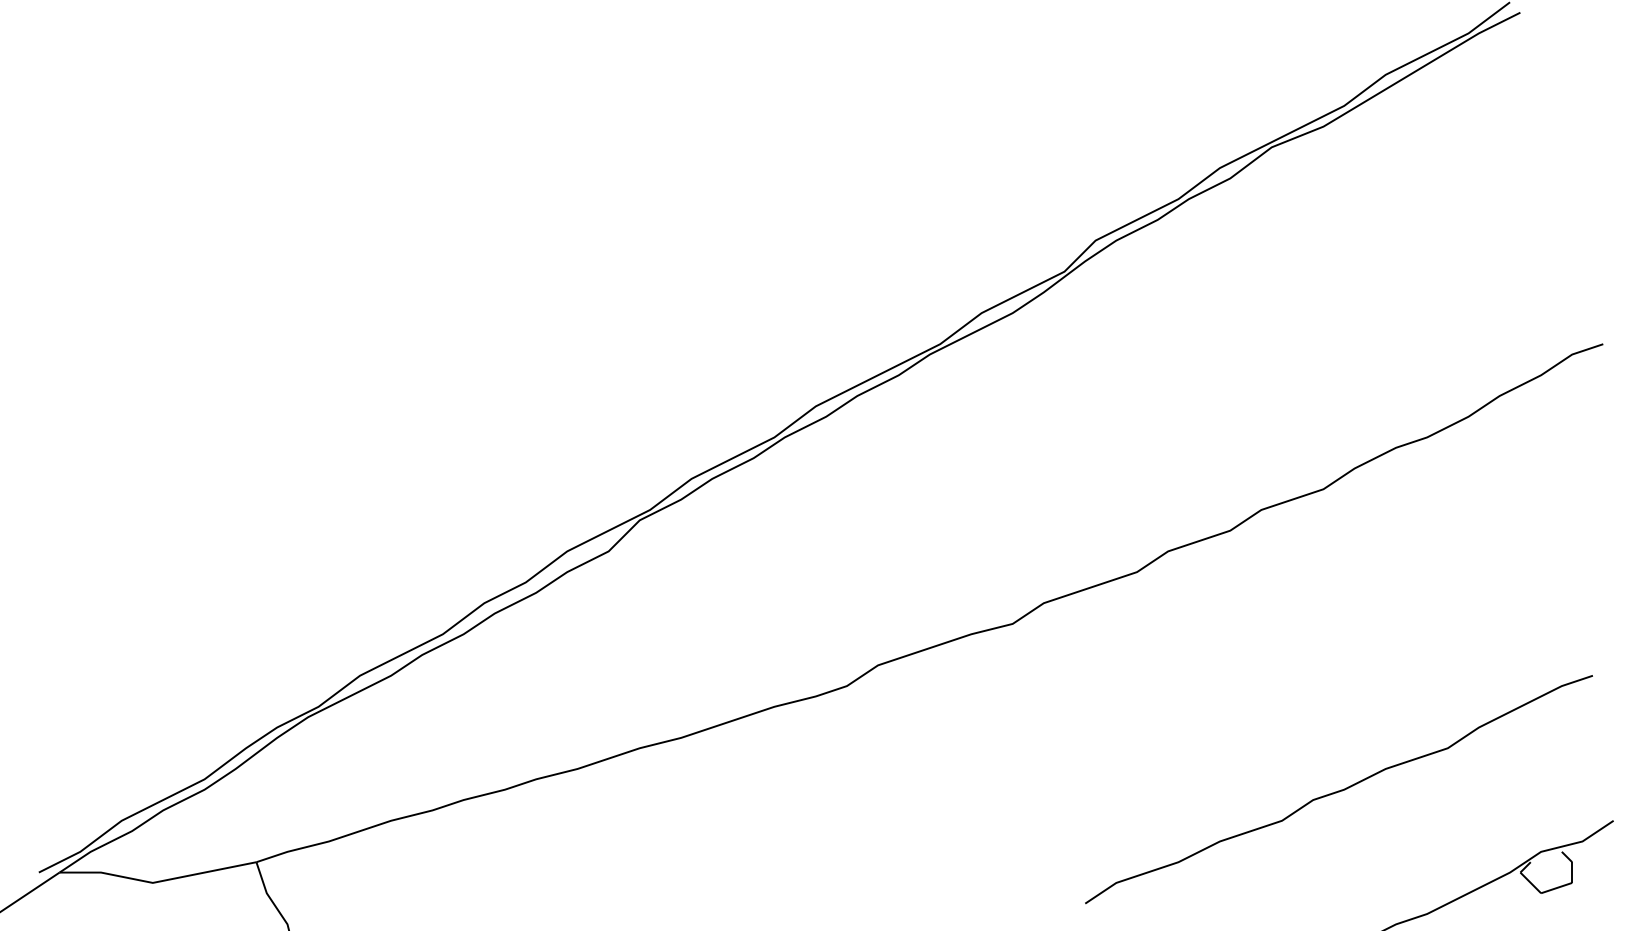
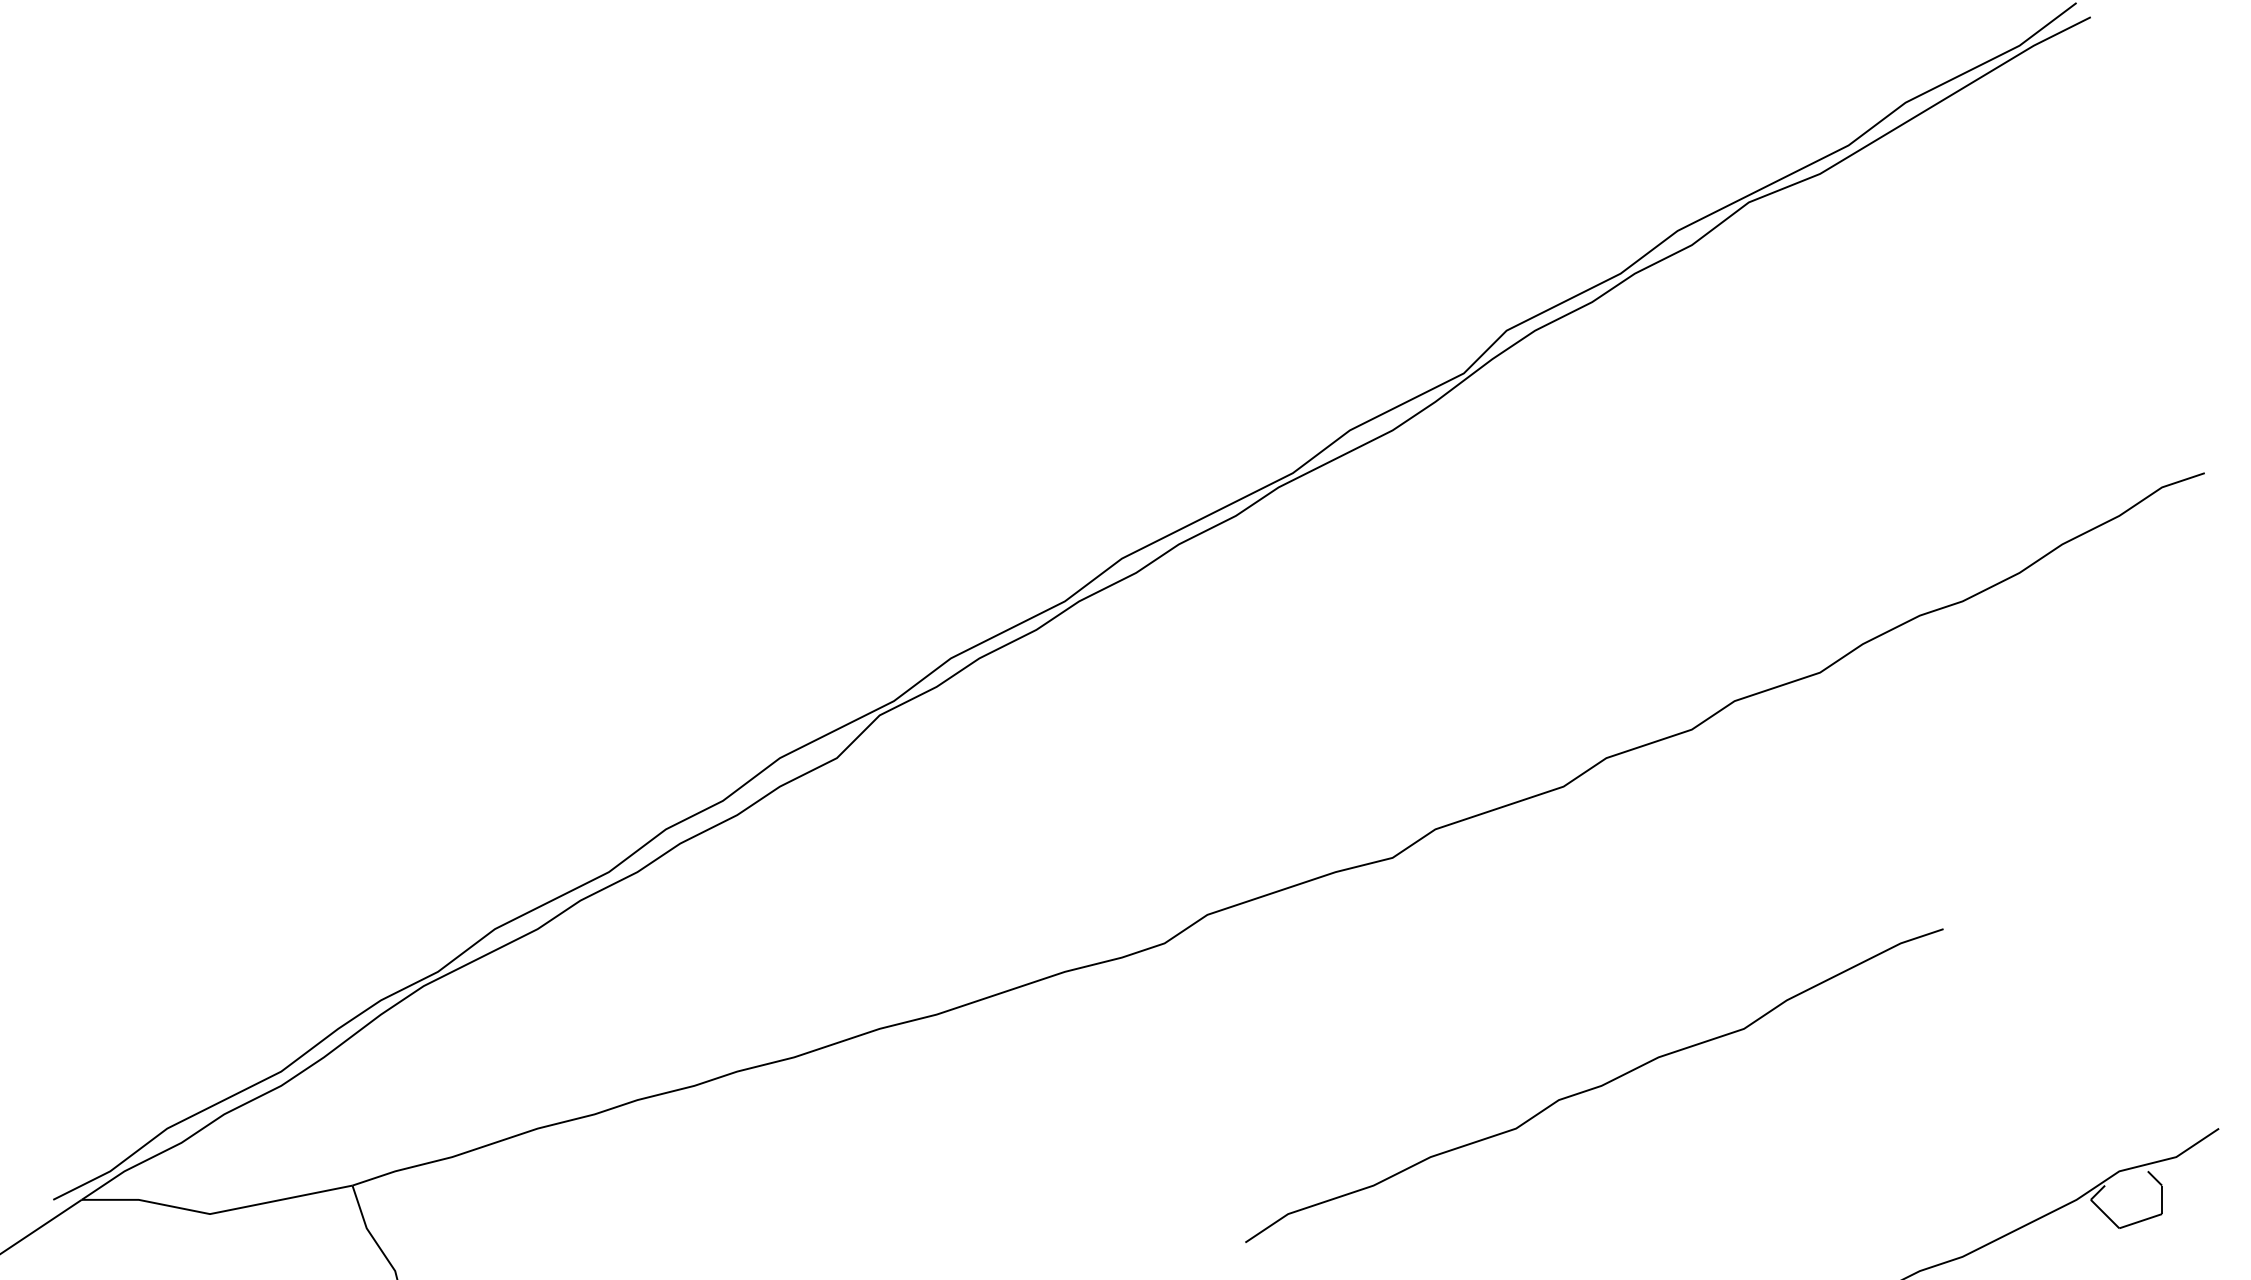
curve: (1339, 790) -> (1594, 1087), moved

